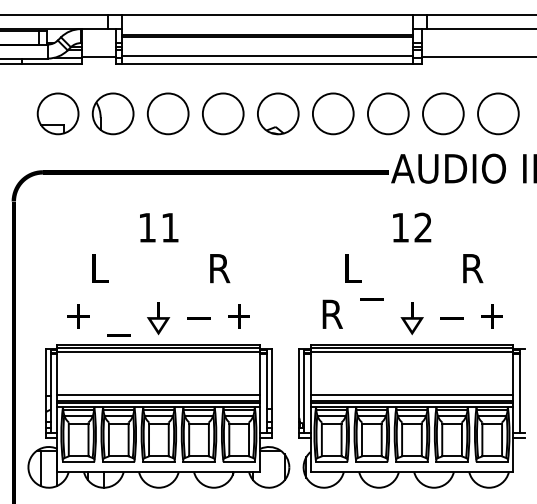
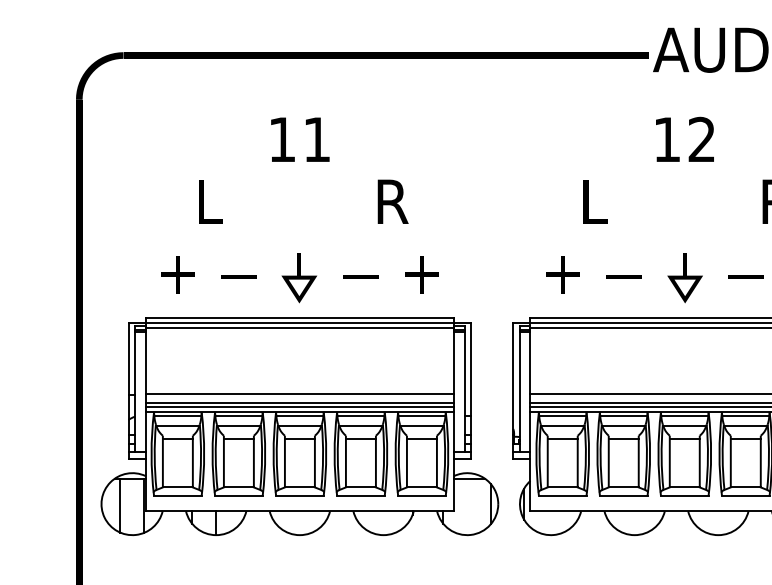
line: (371, 299) -> (623, 277), moved
text: (331, 313) -> (562, 270), R -> +
line: (118, 335) -> (238, 277), moved

